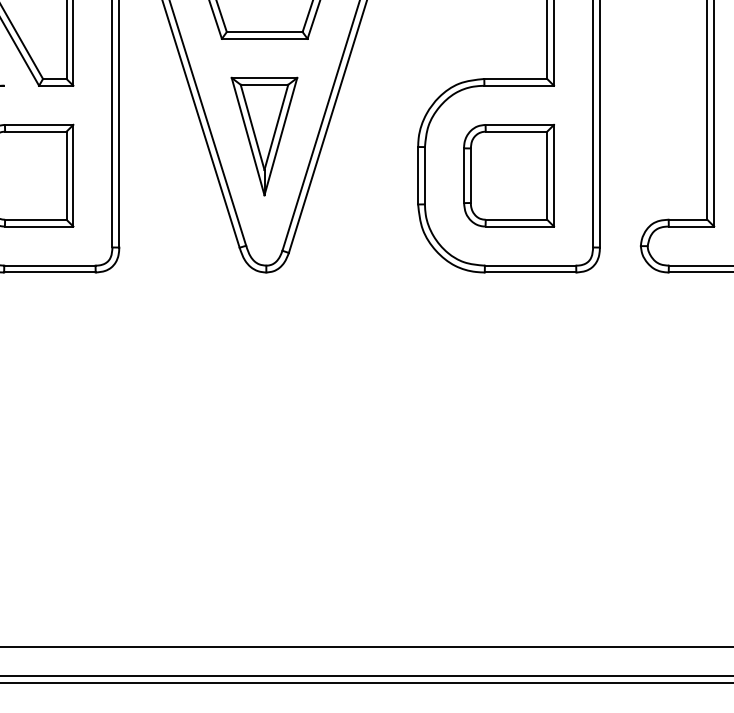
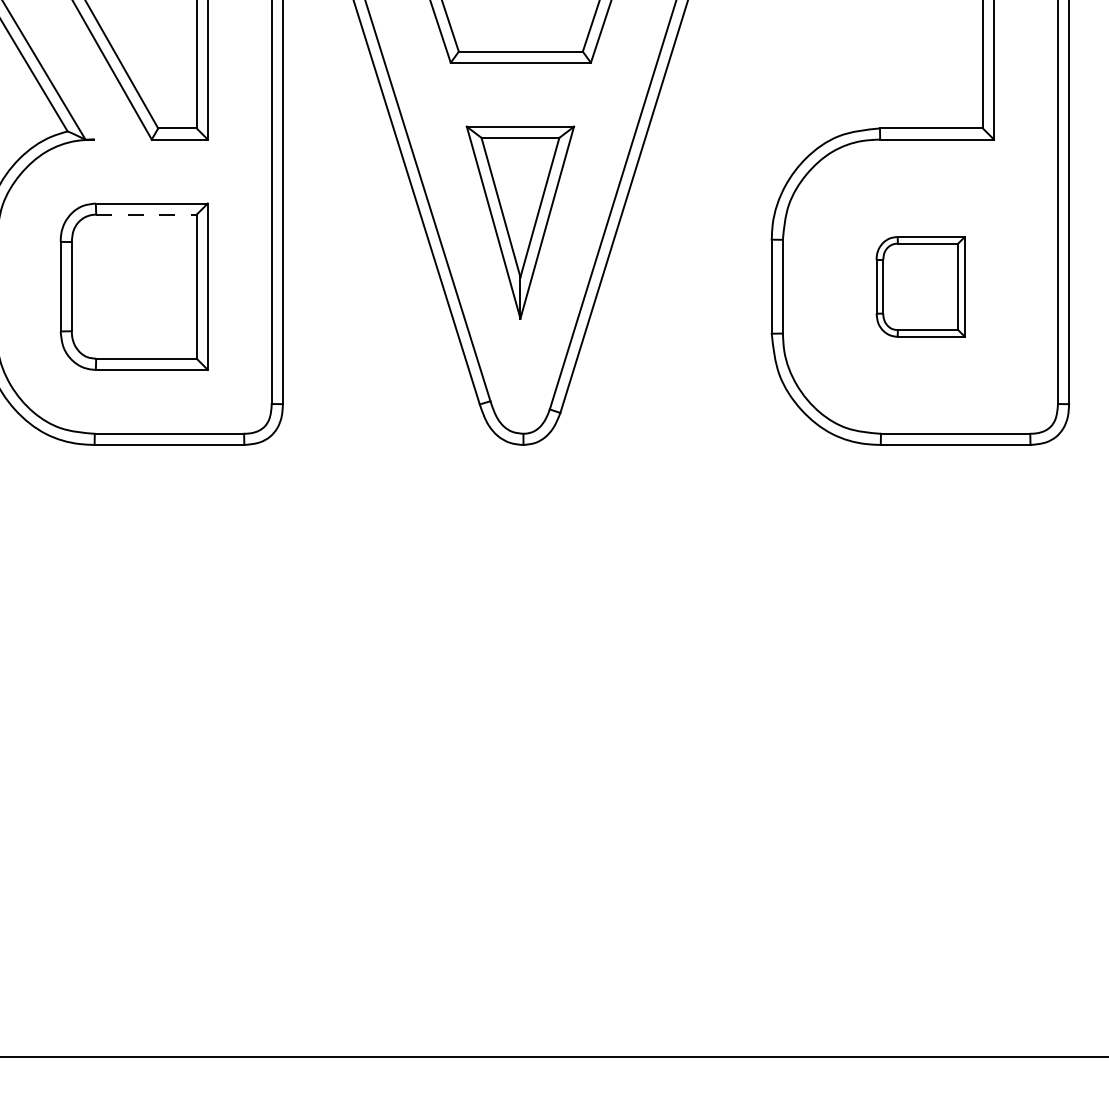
line: (35, 131) -> (145, 214), solid -> dashed
part: (509, 175) -> (921, 286), size x0.6

